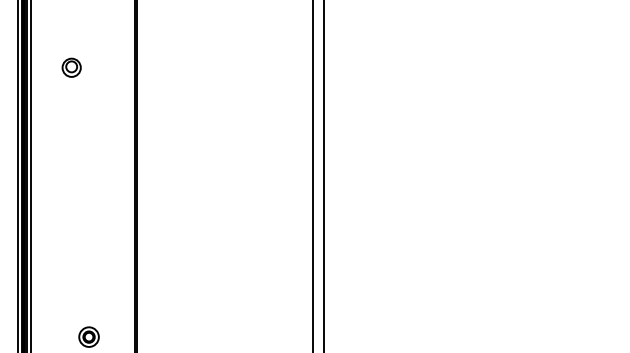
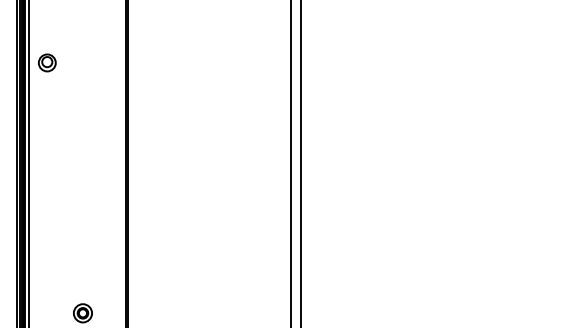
part: (71, 67) -> (47, 62), moved

